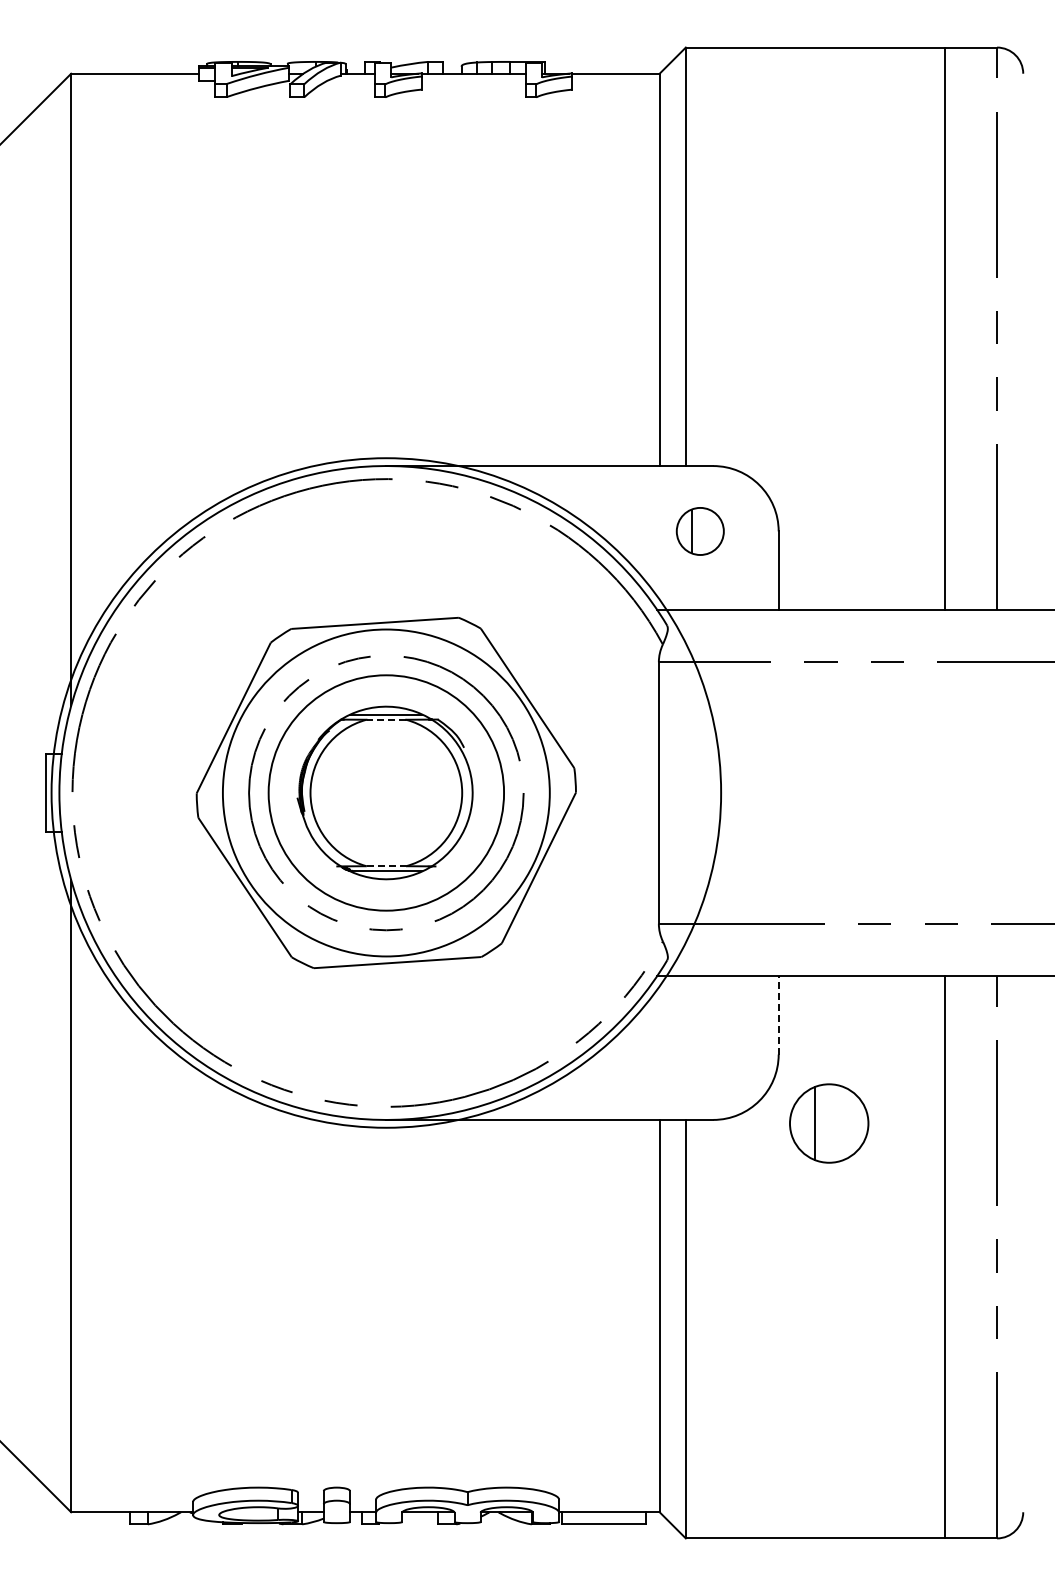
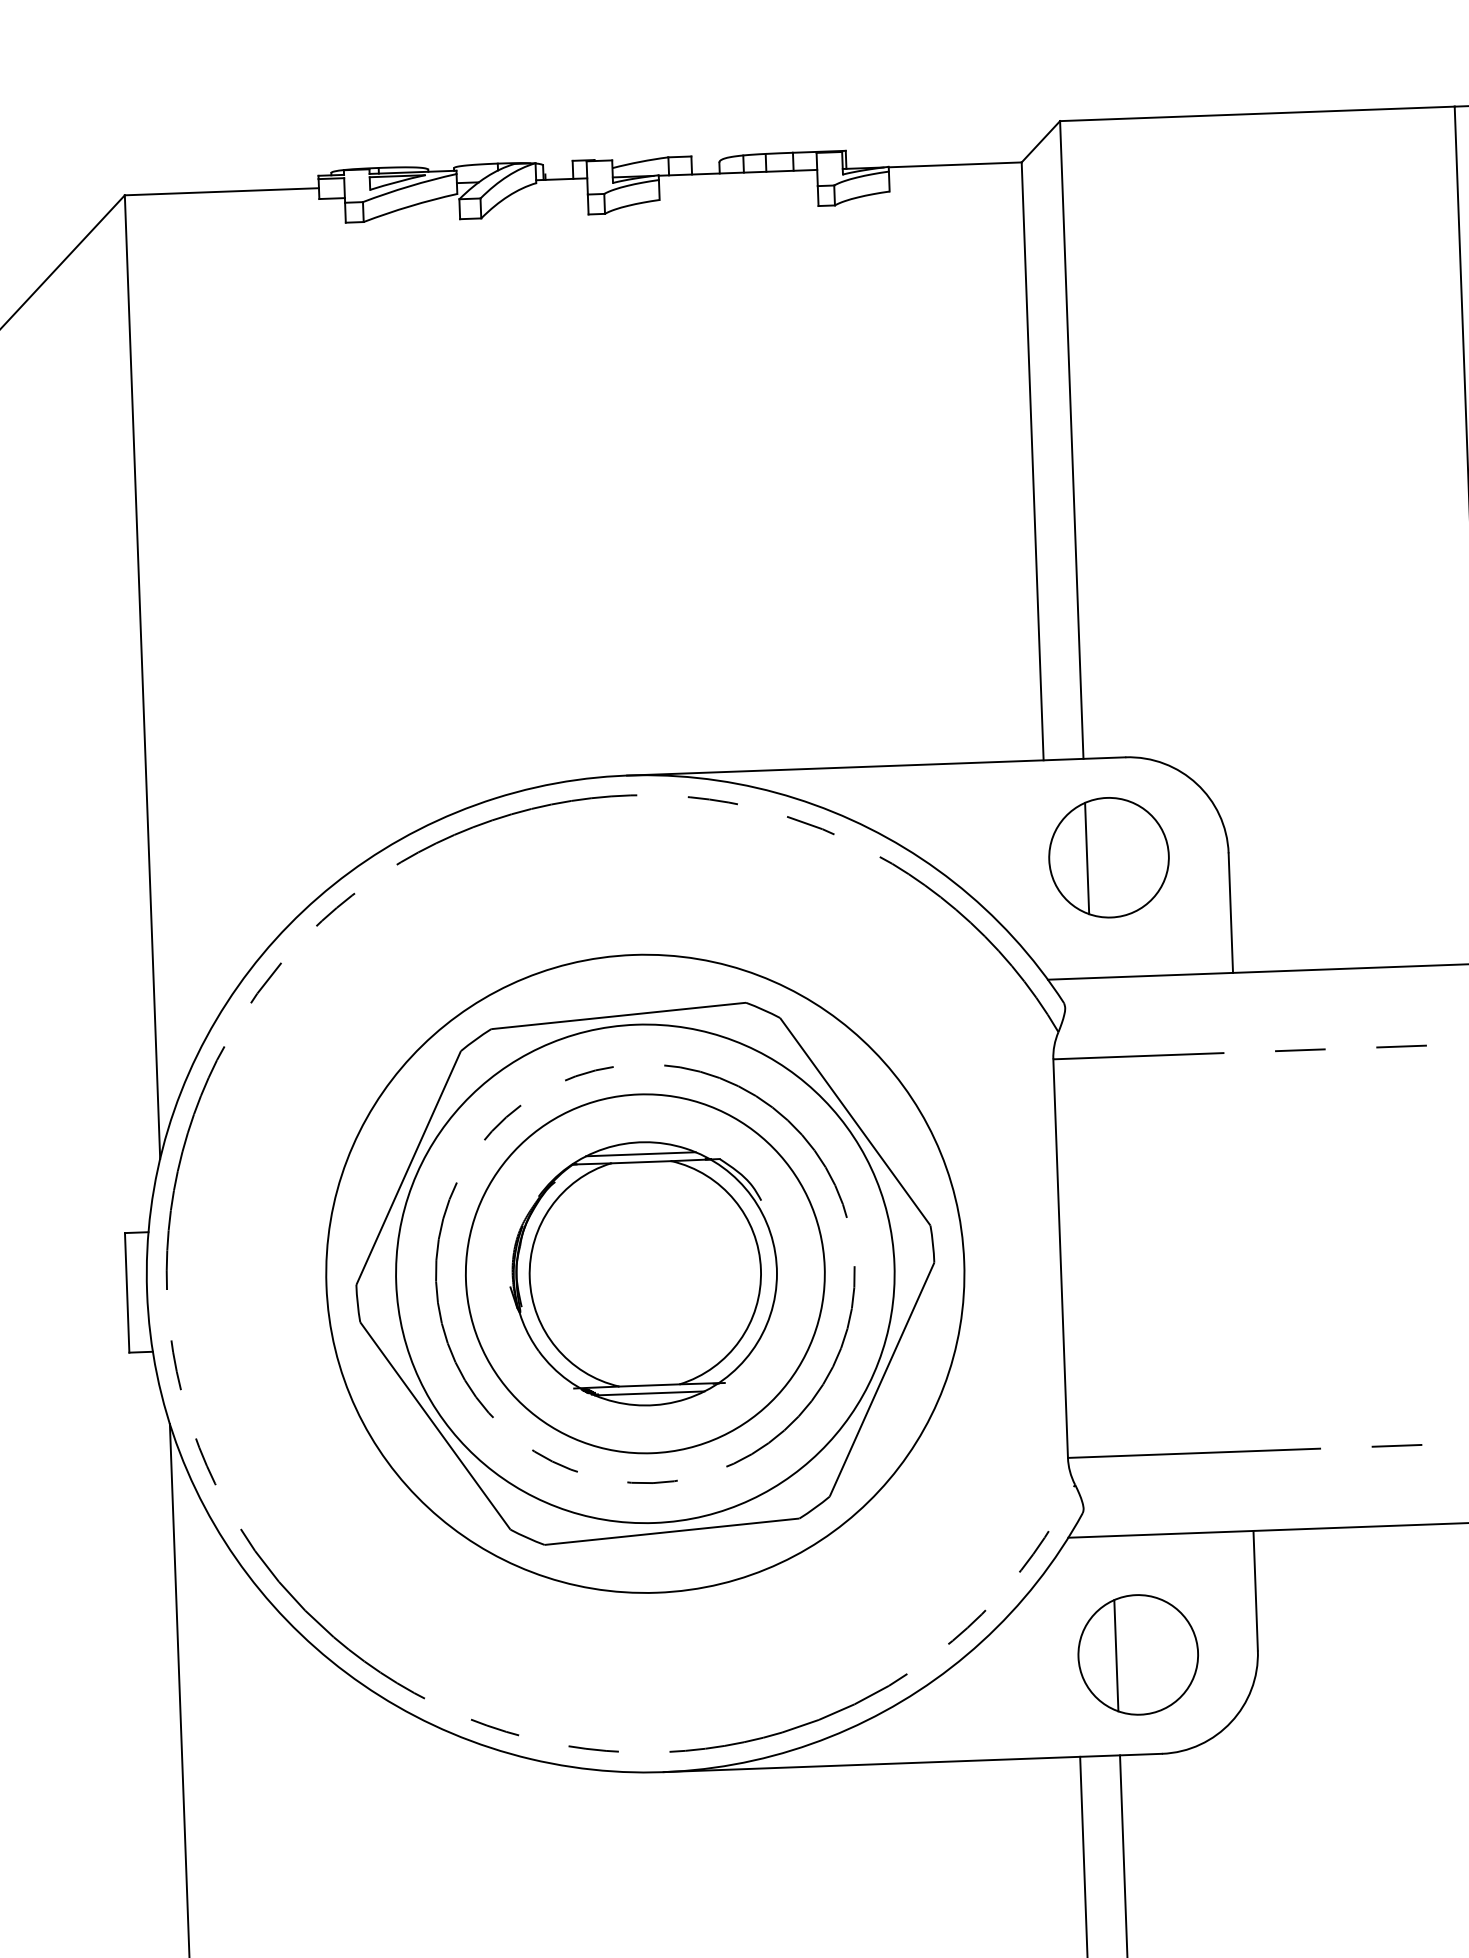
part: (700, 531) -> (1109, 857), size x1.67
line: (386, 719) -> (641, 1161), dashed -> solid
circle: (386, 792) -> (645, 1273), size x0.62
line: (386, 866) -> (649, 1385), dashed -> solid
line: (778, 1014) -> (1255, 1589), dashed -> solid
part: (829, 1123) -> (1138, 1654), moved

